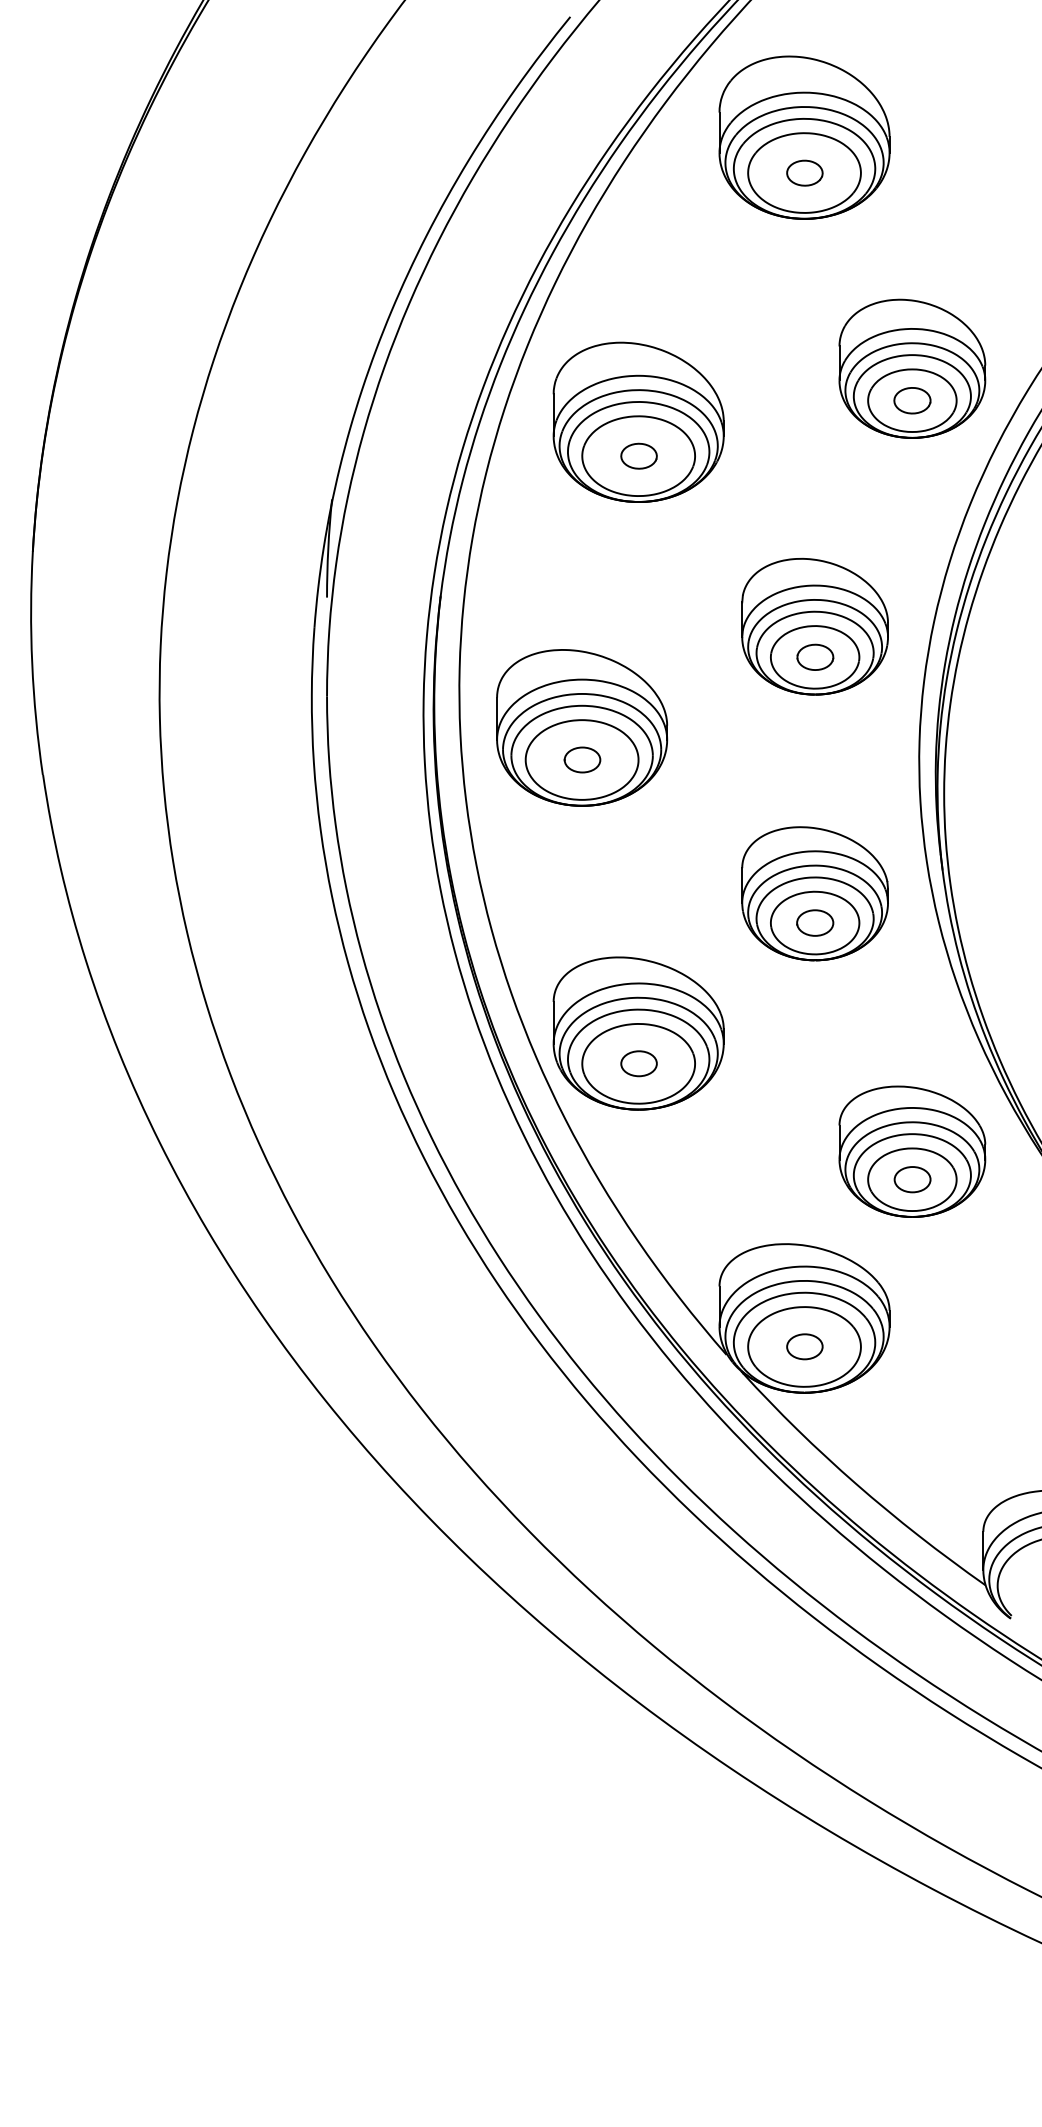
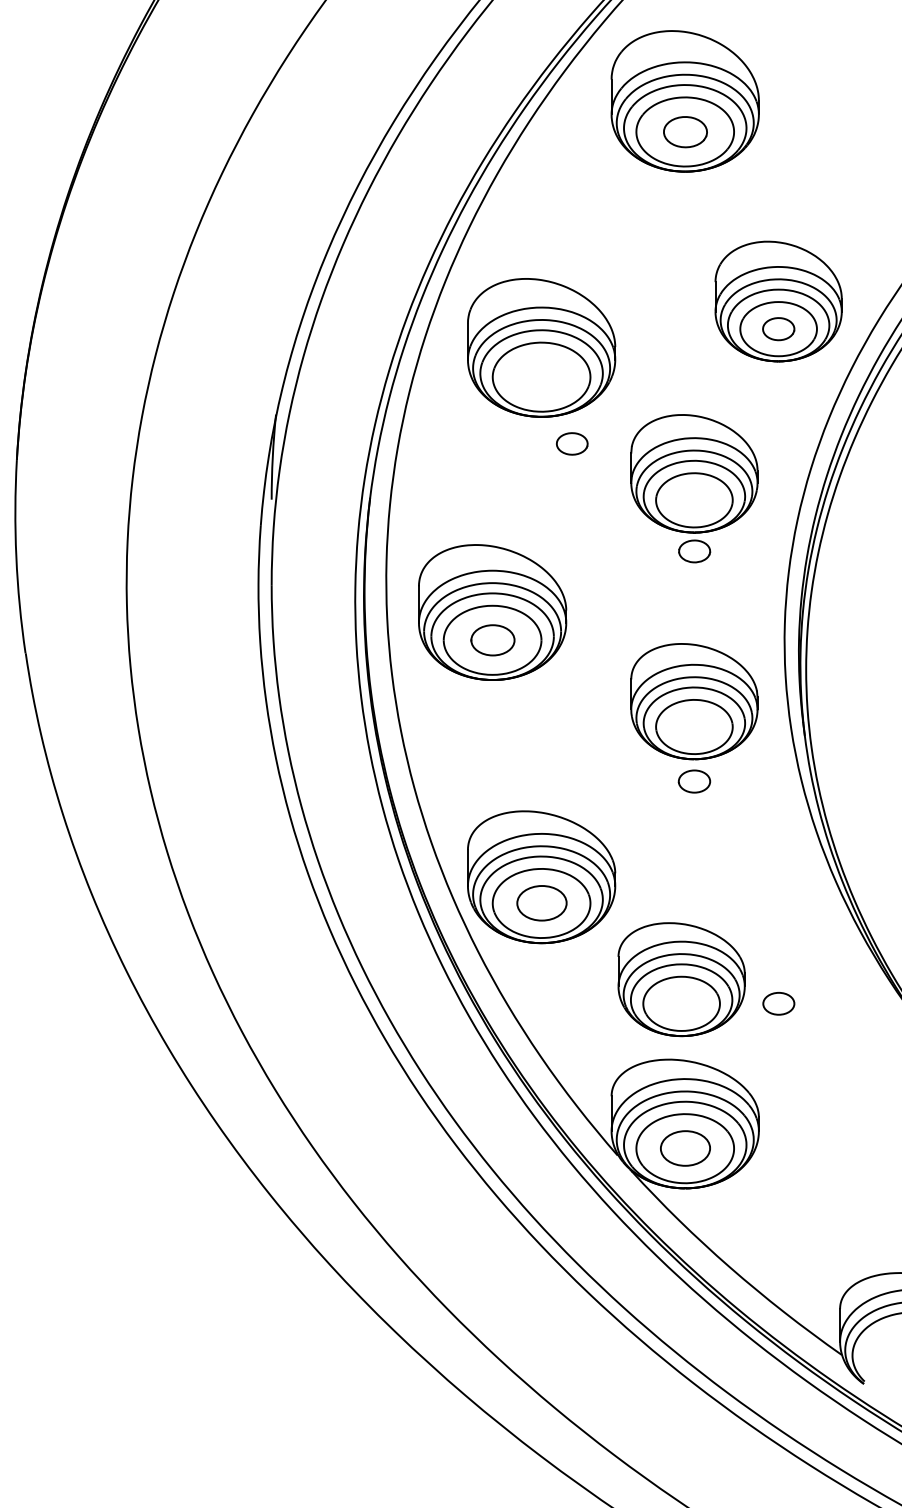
part: (804, 172) -> (685, 131), size x1.4
part: (638, 455) -> (571, 443), moved
part: (814, 626) -> (693, 473), moved
part: (582, 759) -> (492, 639), size x1.4
part: (814, 893) -> (693, 701), moved
part: (638, 1063) -> (541, 903), size x1.6
part: (912, 1151) -> (681, 979), moved
part: (804, 1346) -> (685, 1148), size x1.6

